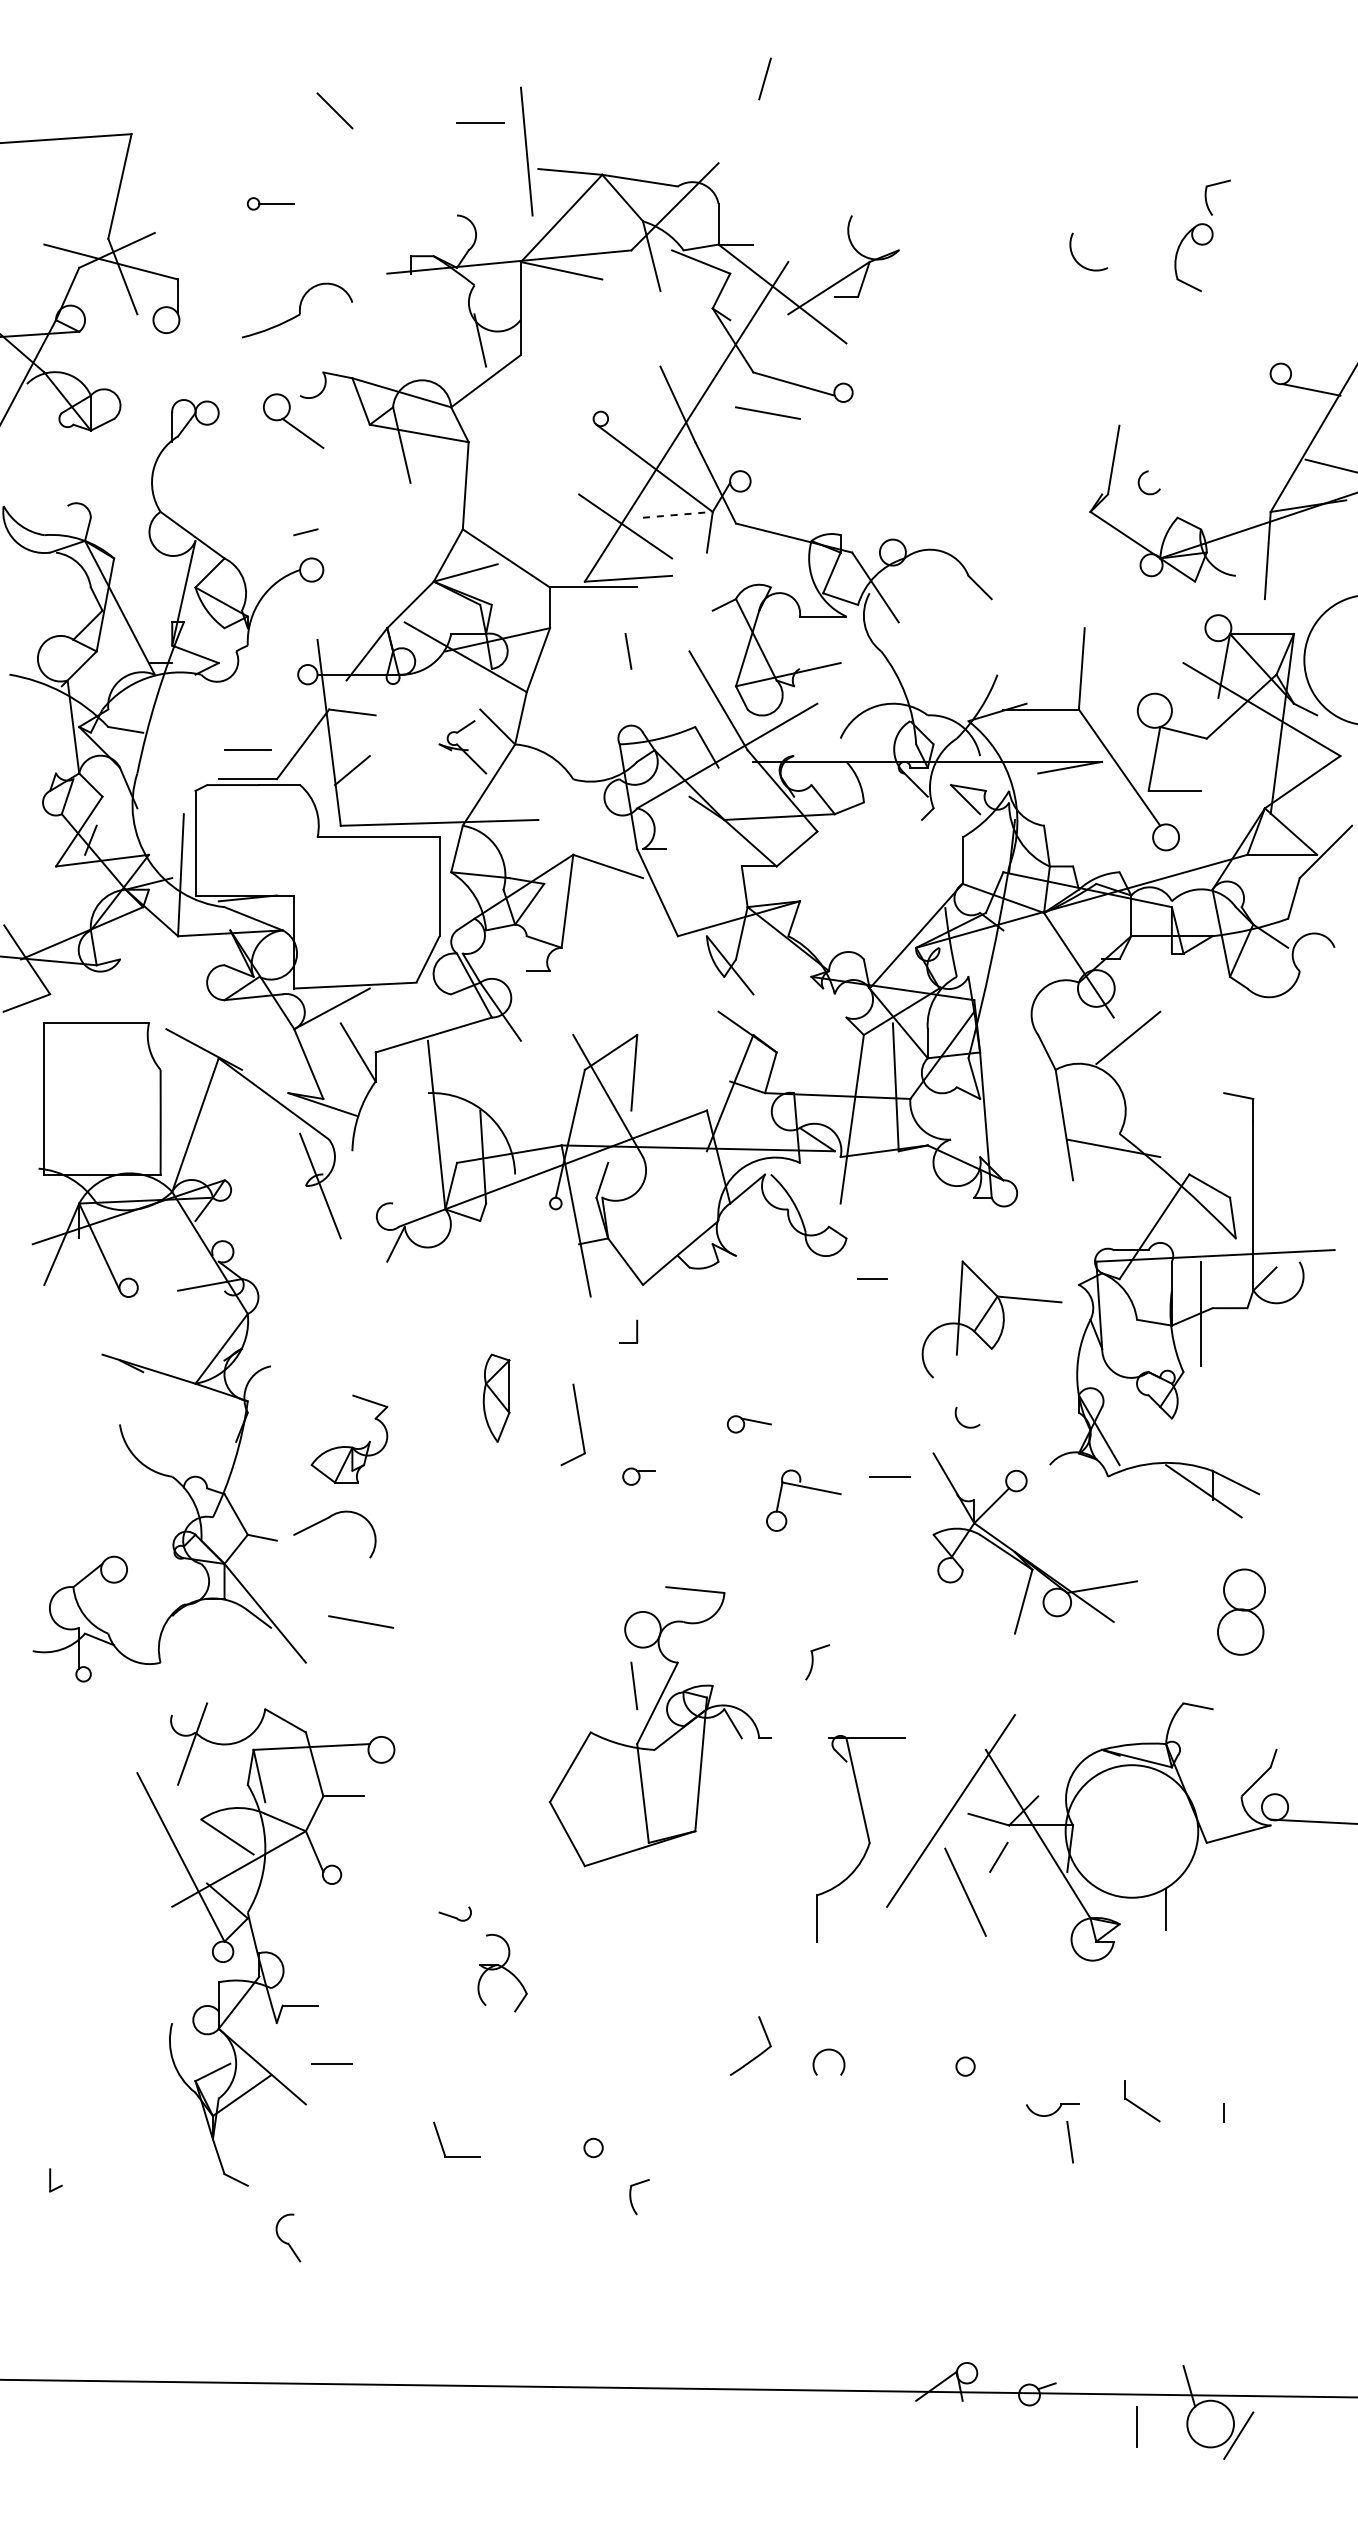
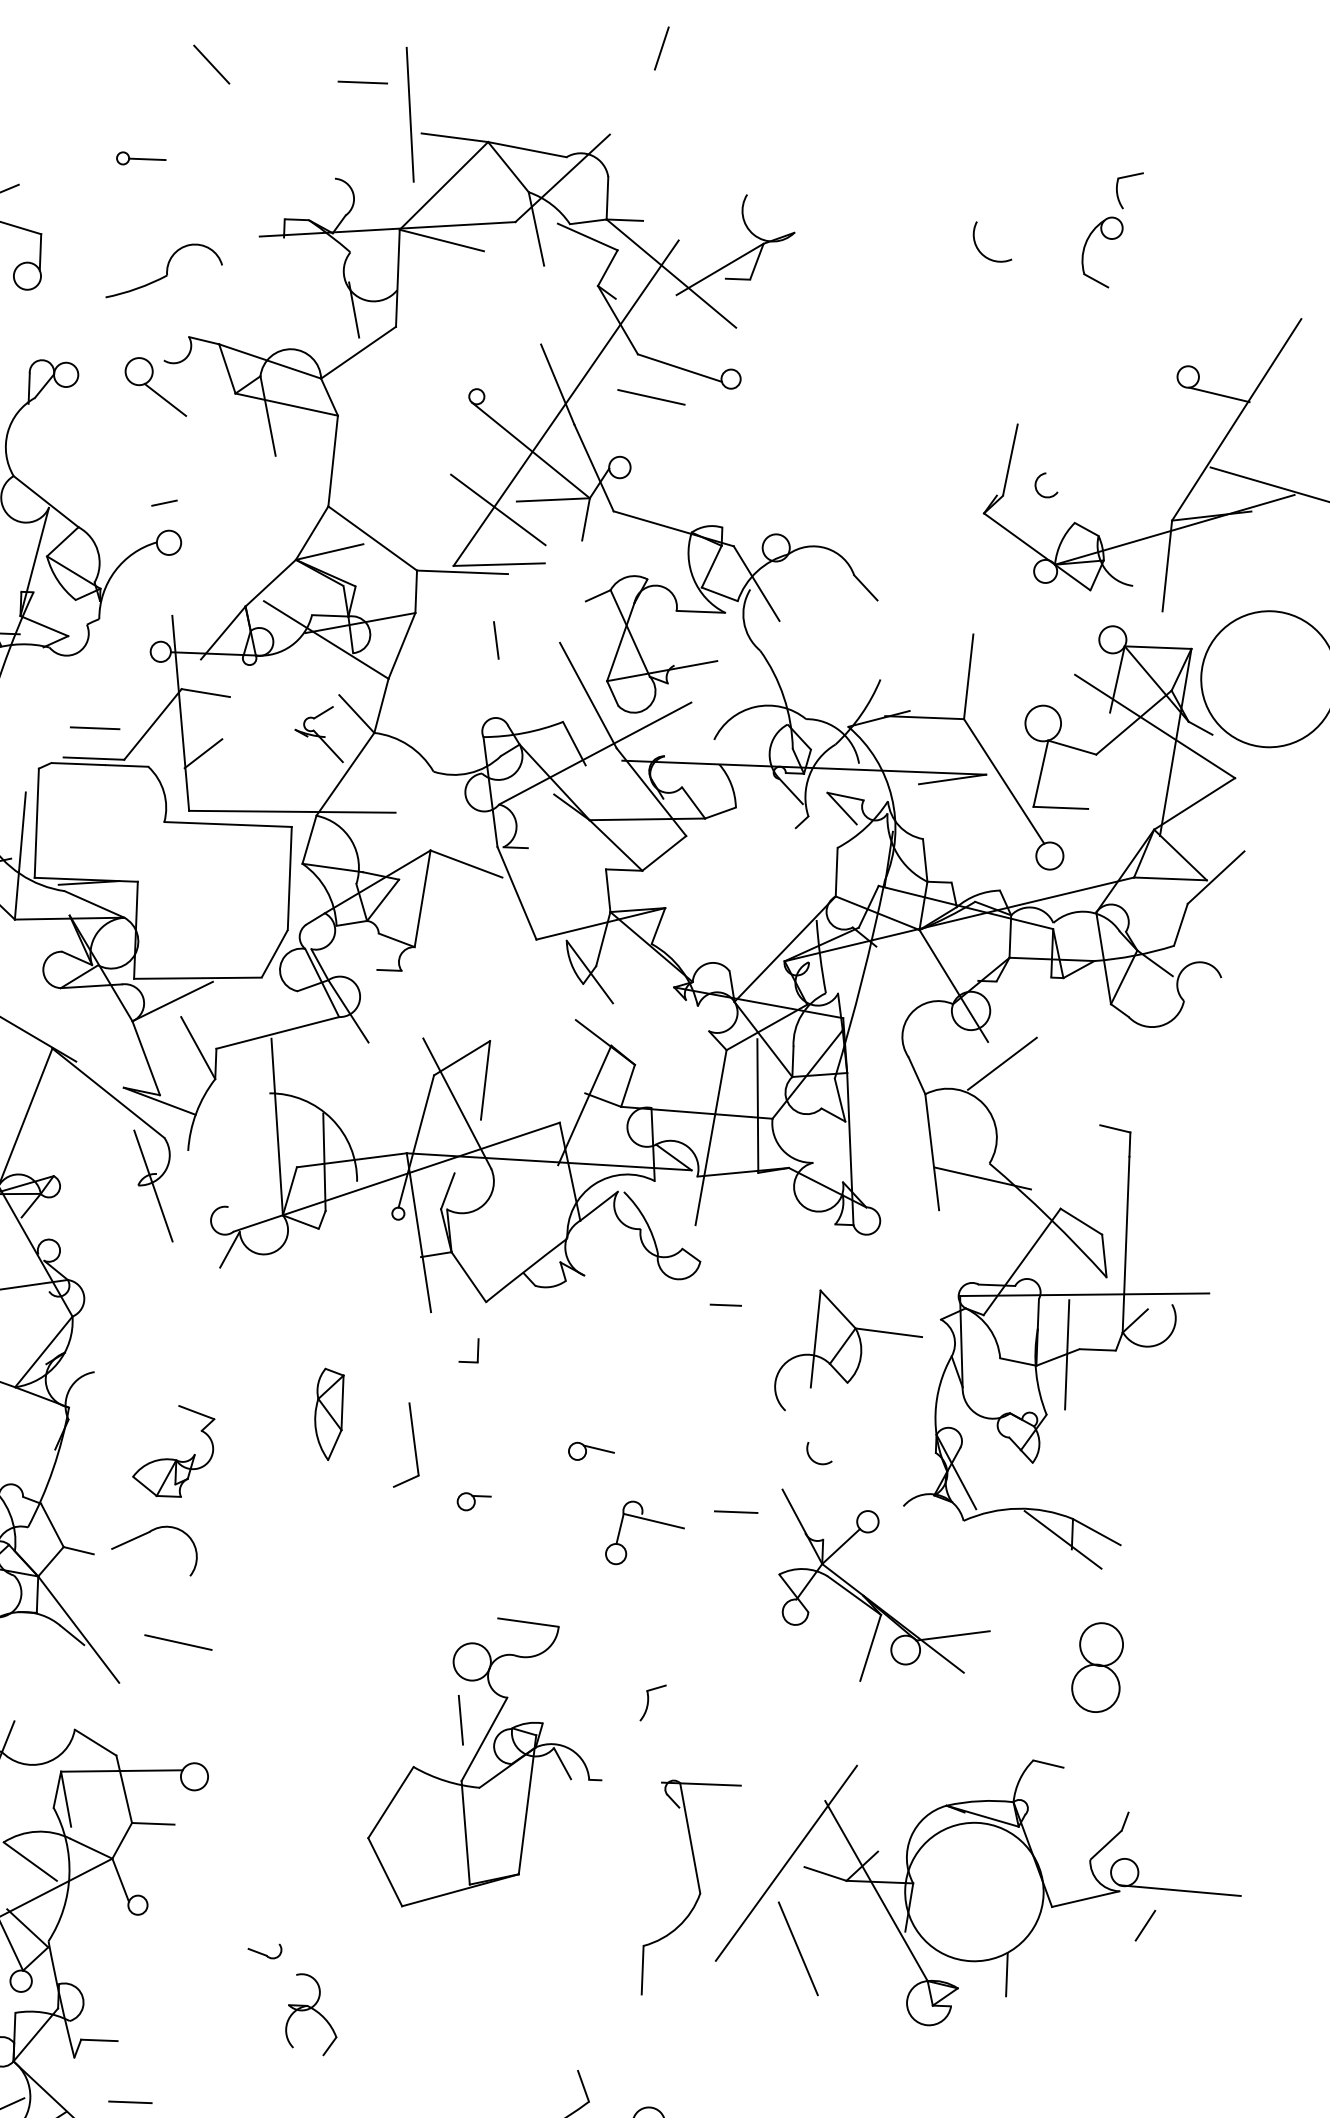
line: (677, 514) -> (552, 499), dashed -> solid
line: (998, 1856) -> (1145, 1924), moved

